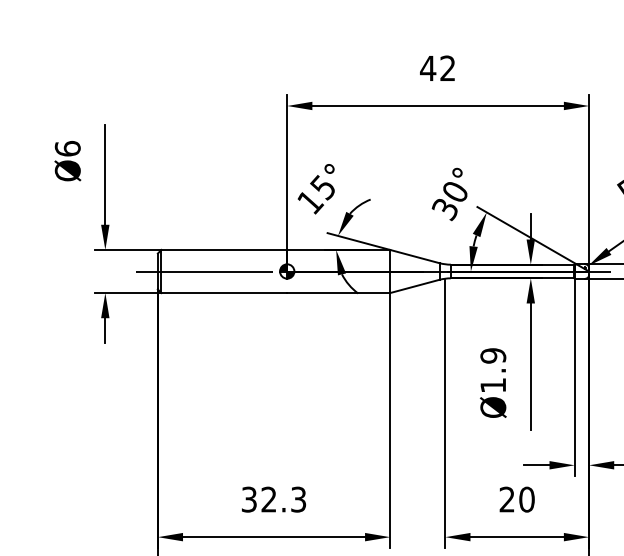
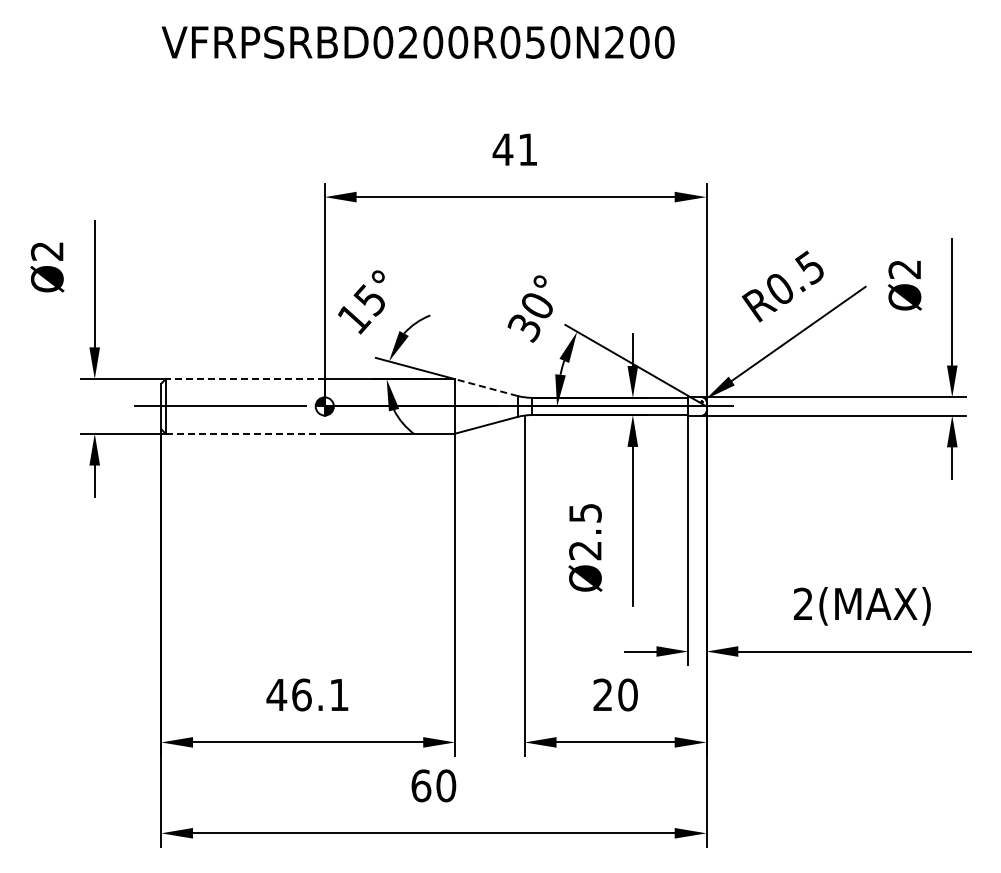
text: (447, 68) -> (527, 149), 42 -> 41
text: (67, 148) -> (46, 250), Ø6 -> Ø2
line: (224, 250) -> (245, 379), solid -> dashed
line: (414, 256) -> (485, 387), solid -> dashed
line: (224, 292) -> (245, 433), solid -> dashed
text: (493, 370) -> (585, 531), Ø1.9 -> Ø2.5
text: (273, 499) -> (307, 694), 32.3 -> 46.1

